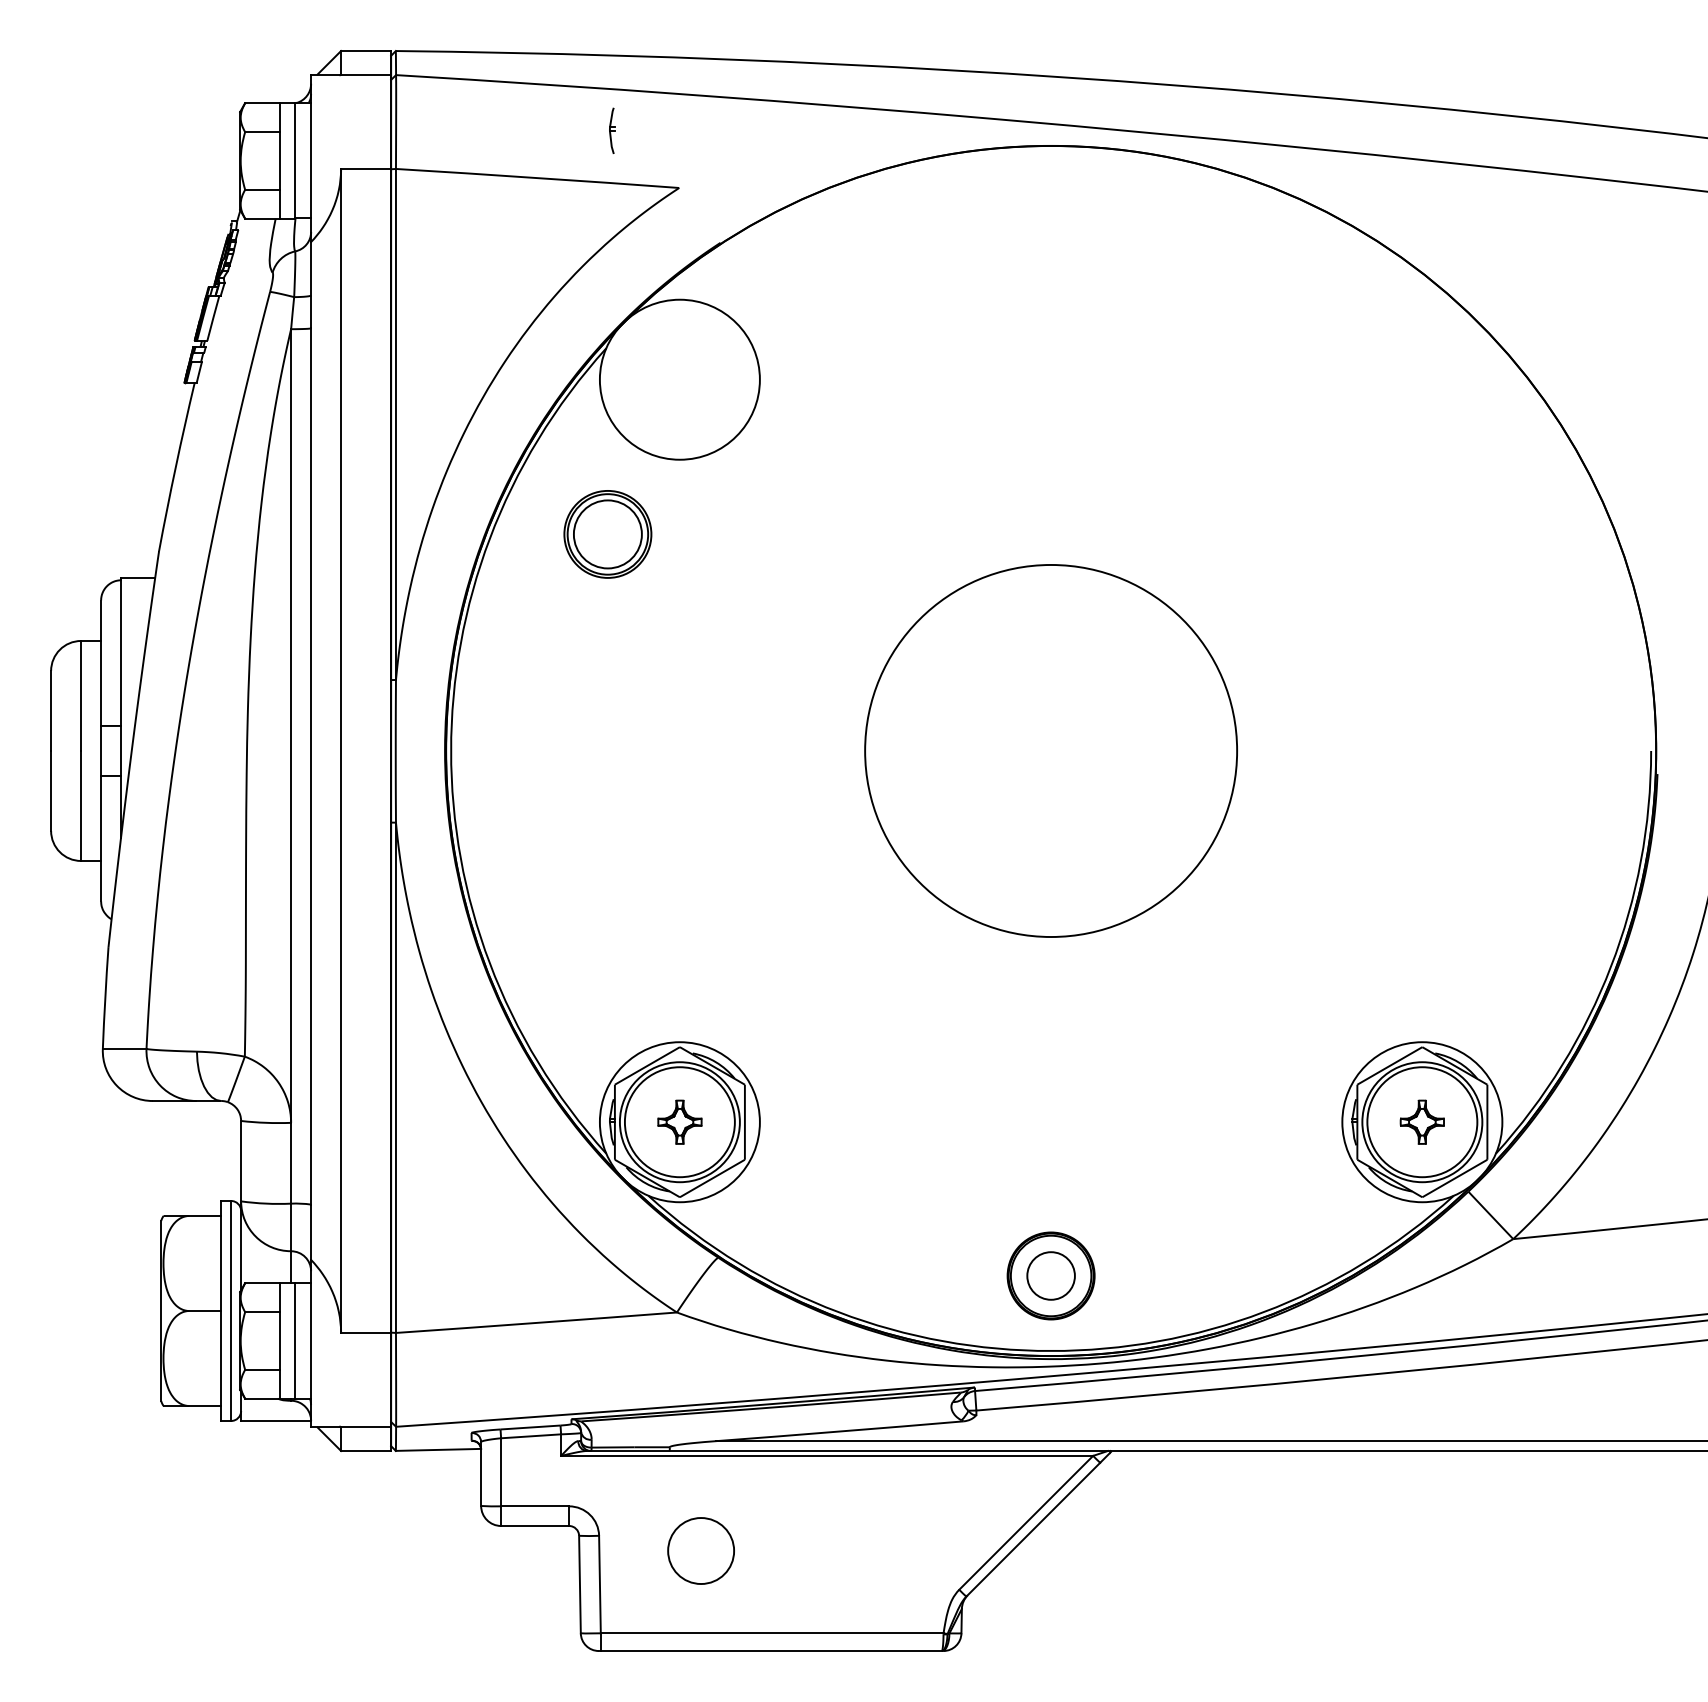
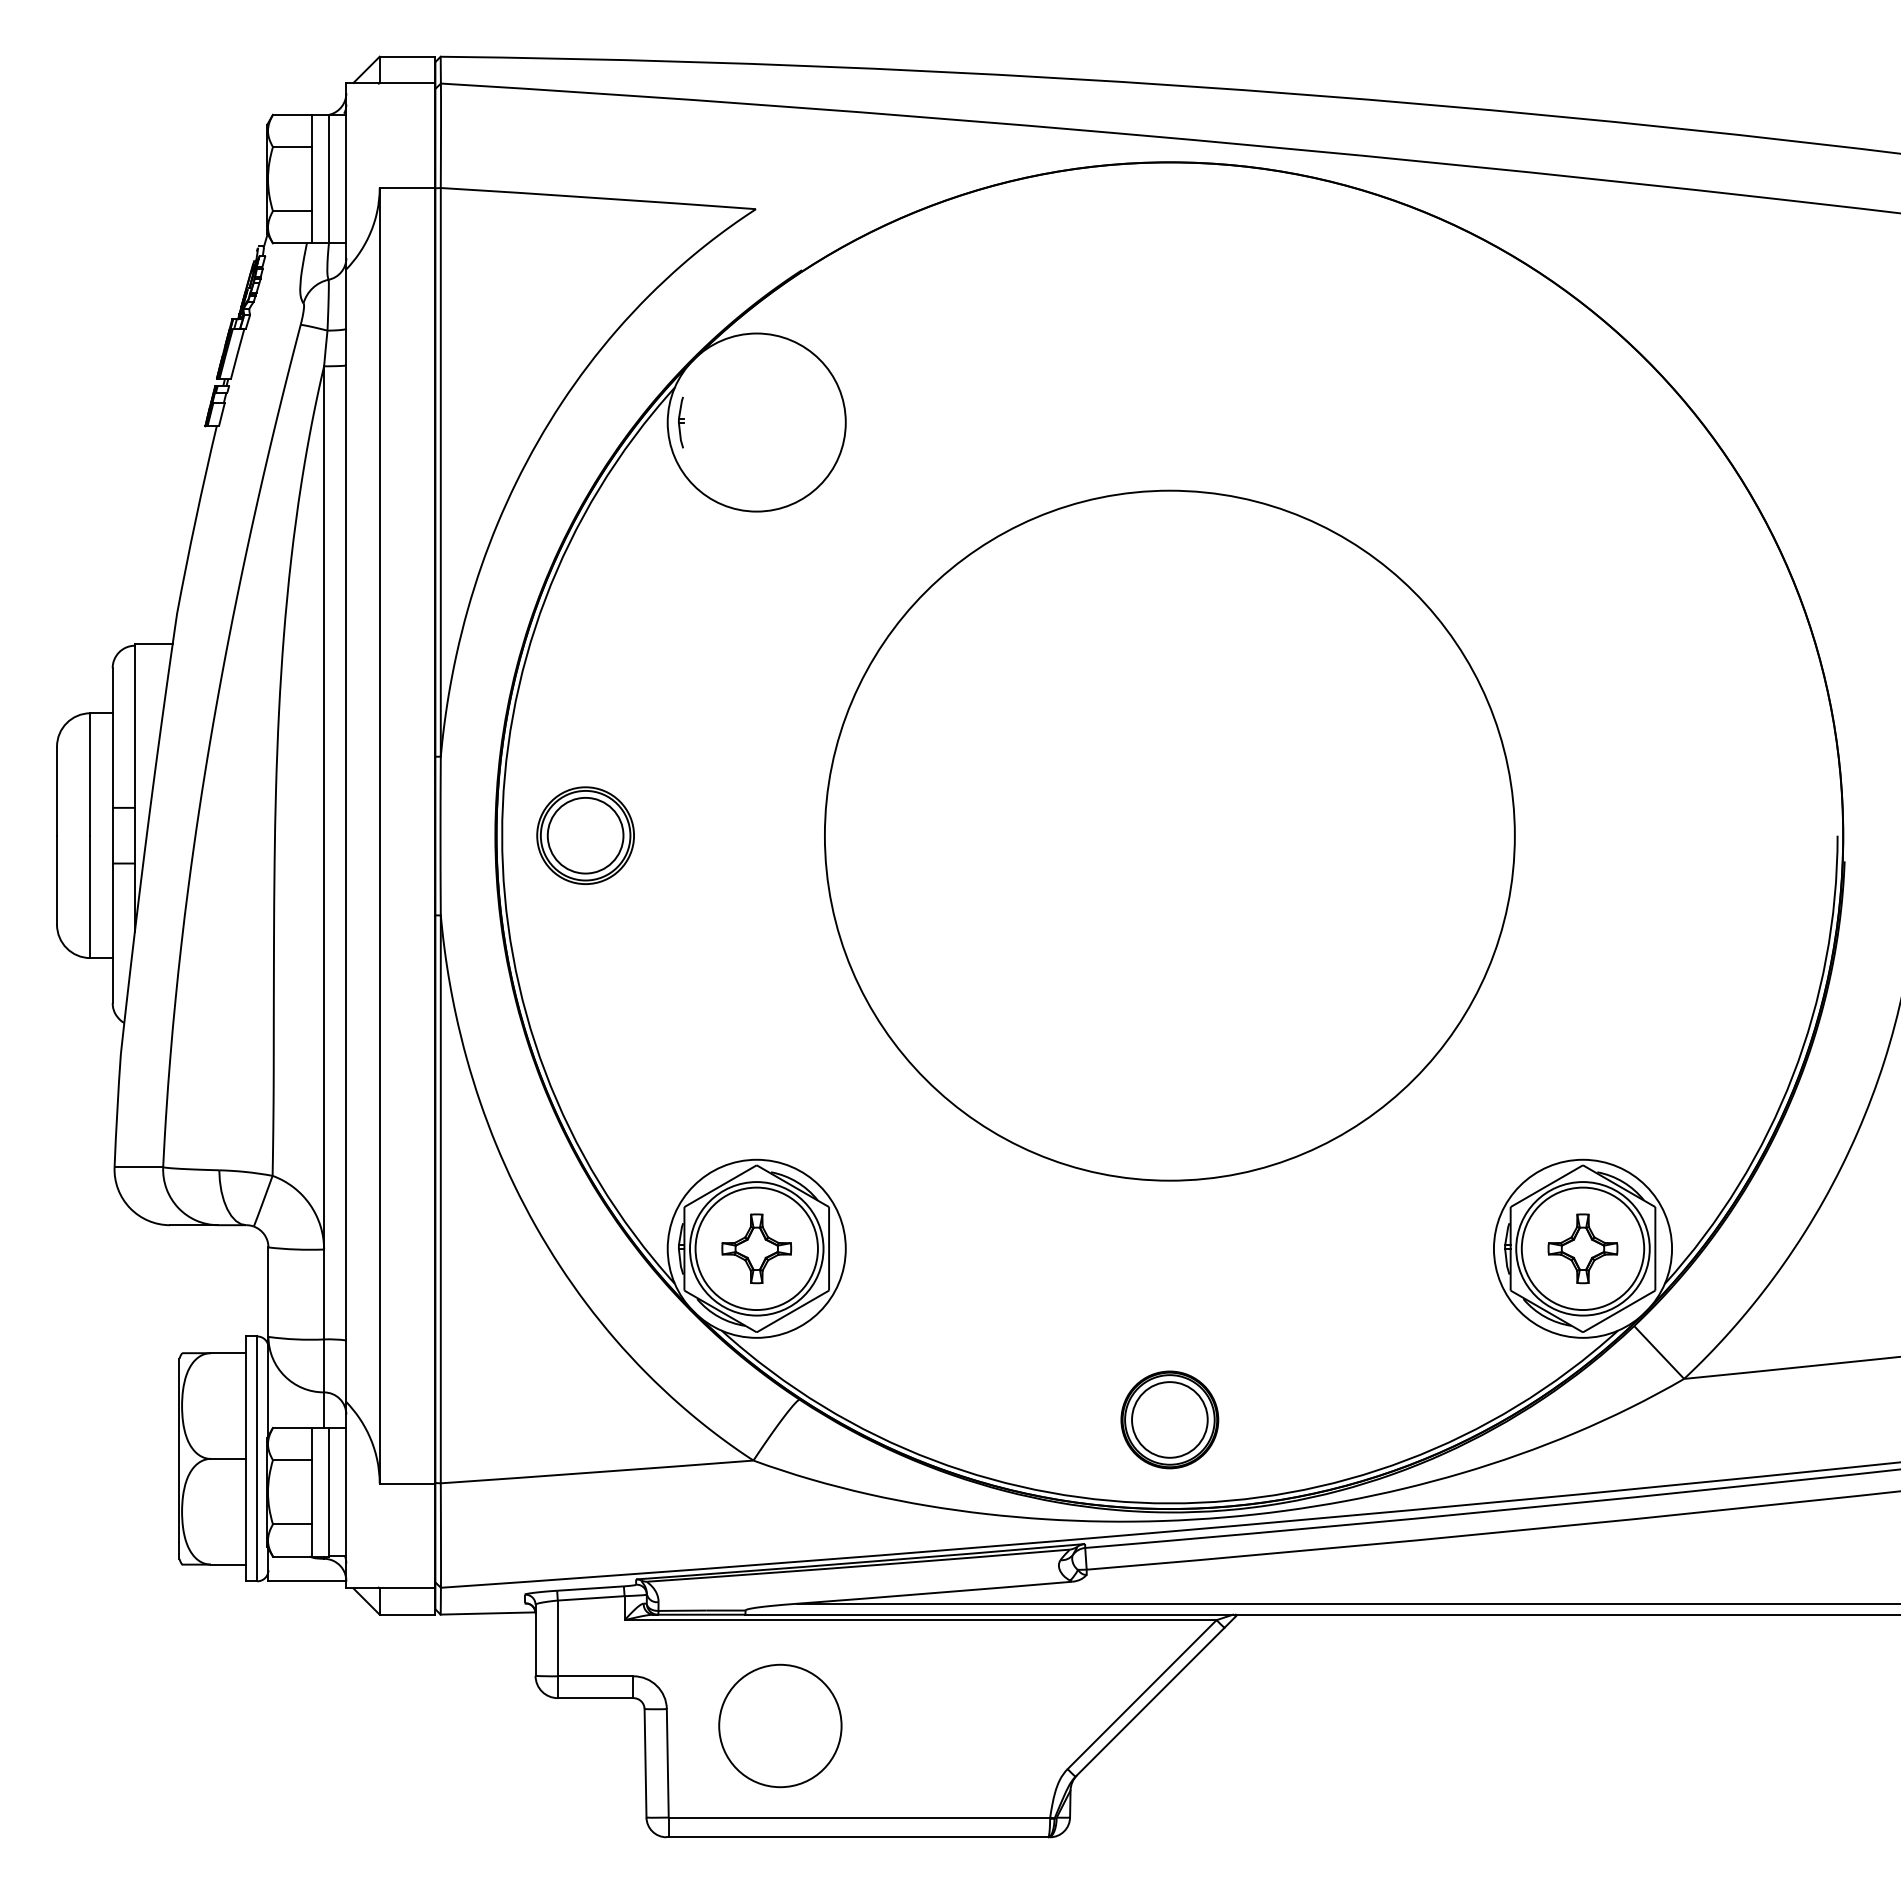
part: (612, 130) -> (681, 422), moved
part: (607, 534) -> (585, 835), moved
circle: (1050, 750) -> (1169, 835), size x1.67
part: (679, 1121) -> (756, 1248), size x1.43
part: (1421, 1121) -> (1582, 1248), size x1.43
circle: (1050, 1275) -> (1169, 1419), size x1.43
circle: (701, 1550) -> (780, 1725), size x1.67

